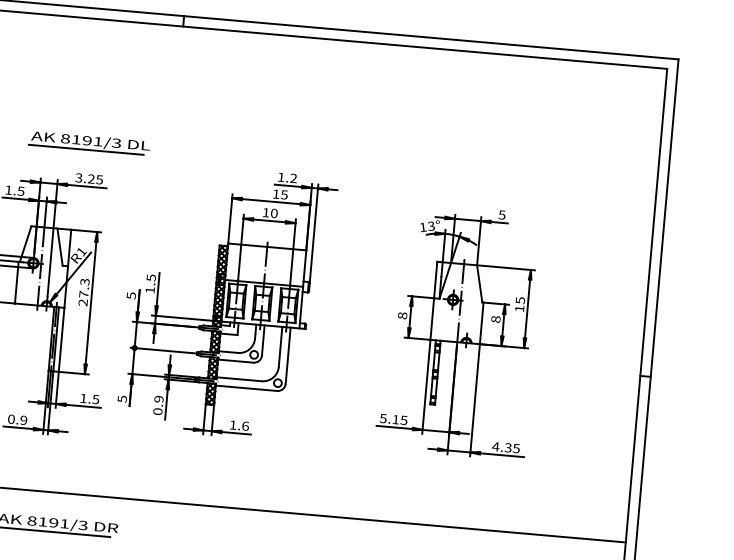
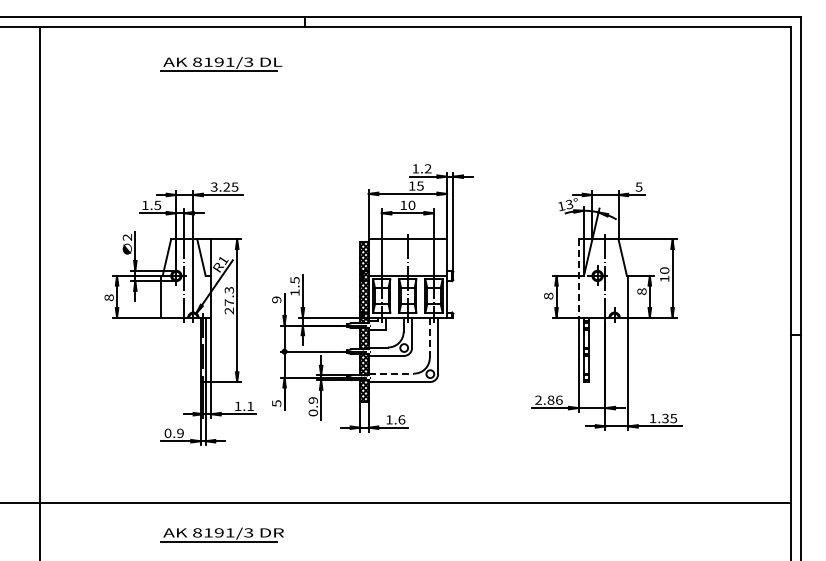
part: (89, 143) -> (221, 64), moved
text: (131, 295) -> (276, 299), 5 -> 9
text: (520, 300) -> (664, 270), 15 -> 10
line: (433, 301) -> (578, 279), solid -> dashed
line: (280, 346) -> (429, 337), solid -> dashed
line: (239, 379) -> (391, 373), solid -> dashed
text: (96, 398) -> (250, 405), 1.5 -> 1.1
text: (393, 418) -> (548, 399), 5.15 -> 2.86
text: (495, 446) -> (652, 418), 4.35 -> 1.35

